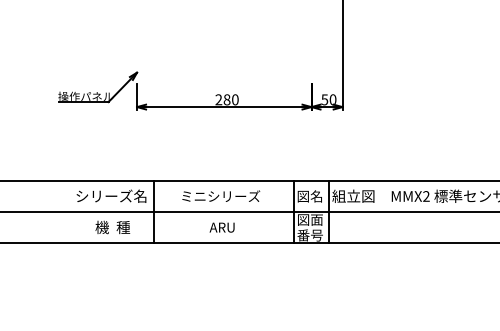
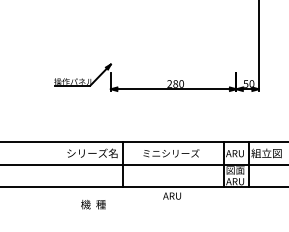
text: (309, 196) -> (234, 153), 図名 -> ARU
text: (112, 227) -> (93, 204), moved
text: (221, 227) -> (171, 196), moved
text: (309, 235) -> (234, 181), 番号 -> ARU

